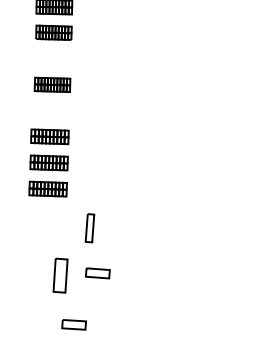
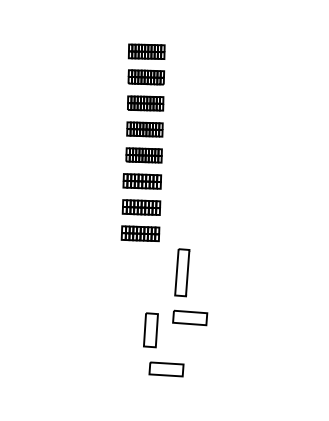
part: (53, 58) -> (145, 103), added
part: (51, 110) -> (143, 155), added
part: (90, 227) -> (182, 272), size x1.67
part: (98, 272) -> (190, 317), size x1.43
part: (60, 275) -> (150, 330), moved
part: (74, 324) -> (166, 369), size x1.43

